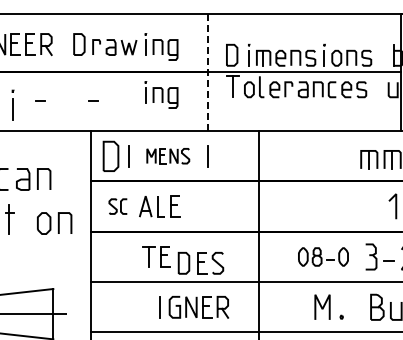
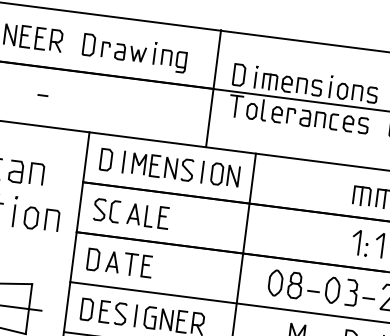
line: (208, 71) -> (213, 88), dashed -> solid
part: (161, 94) -> (164, 104), removed
line: (93, 100) -> (95, 102), removed
part: (12, 104) -> (14, 210), moved
part: (110, 155) -> (105, 158), size x0.71
part: (168, 155) -> (163, 166), size x1.43
part: (230, 155) -> (224, 174), added
part: (117, 206) -> (106, 210), size x1.43
part: (373, 206) -> (360, 242), added
part: (120, 256) -> (102, 260), added
part: (323, 256) -> (304, 286), size x1.43
part: (200, 263) -> (103, 311), moved

